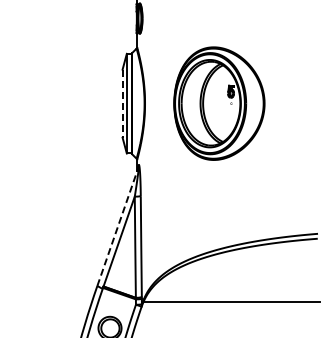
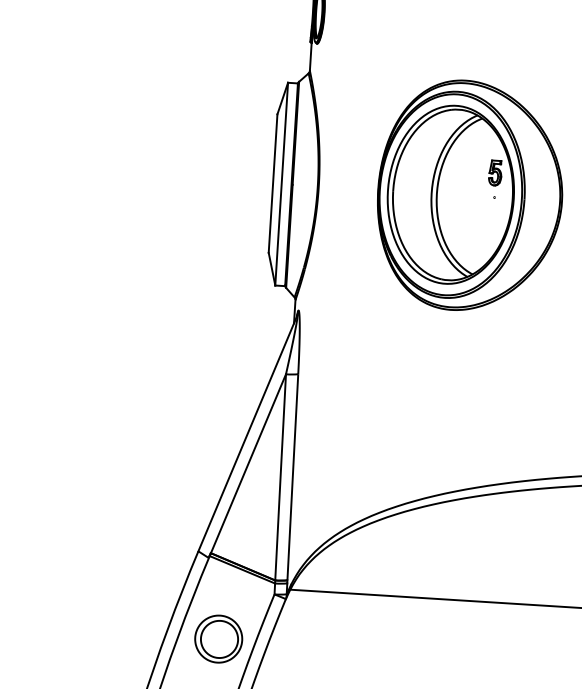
line: (122, 104) -> (272, 185), dashed -> solid
line: (117, 226) -> (246, 432), dashed -> solid

